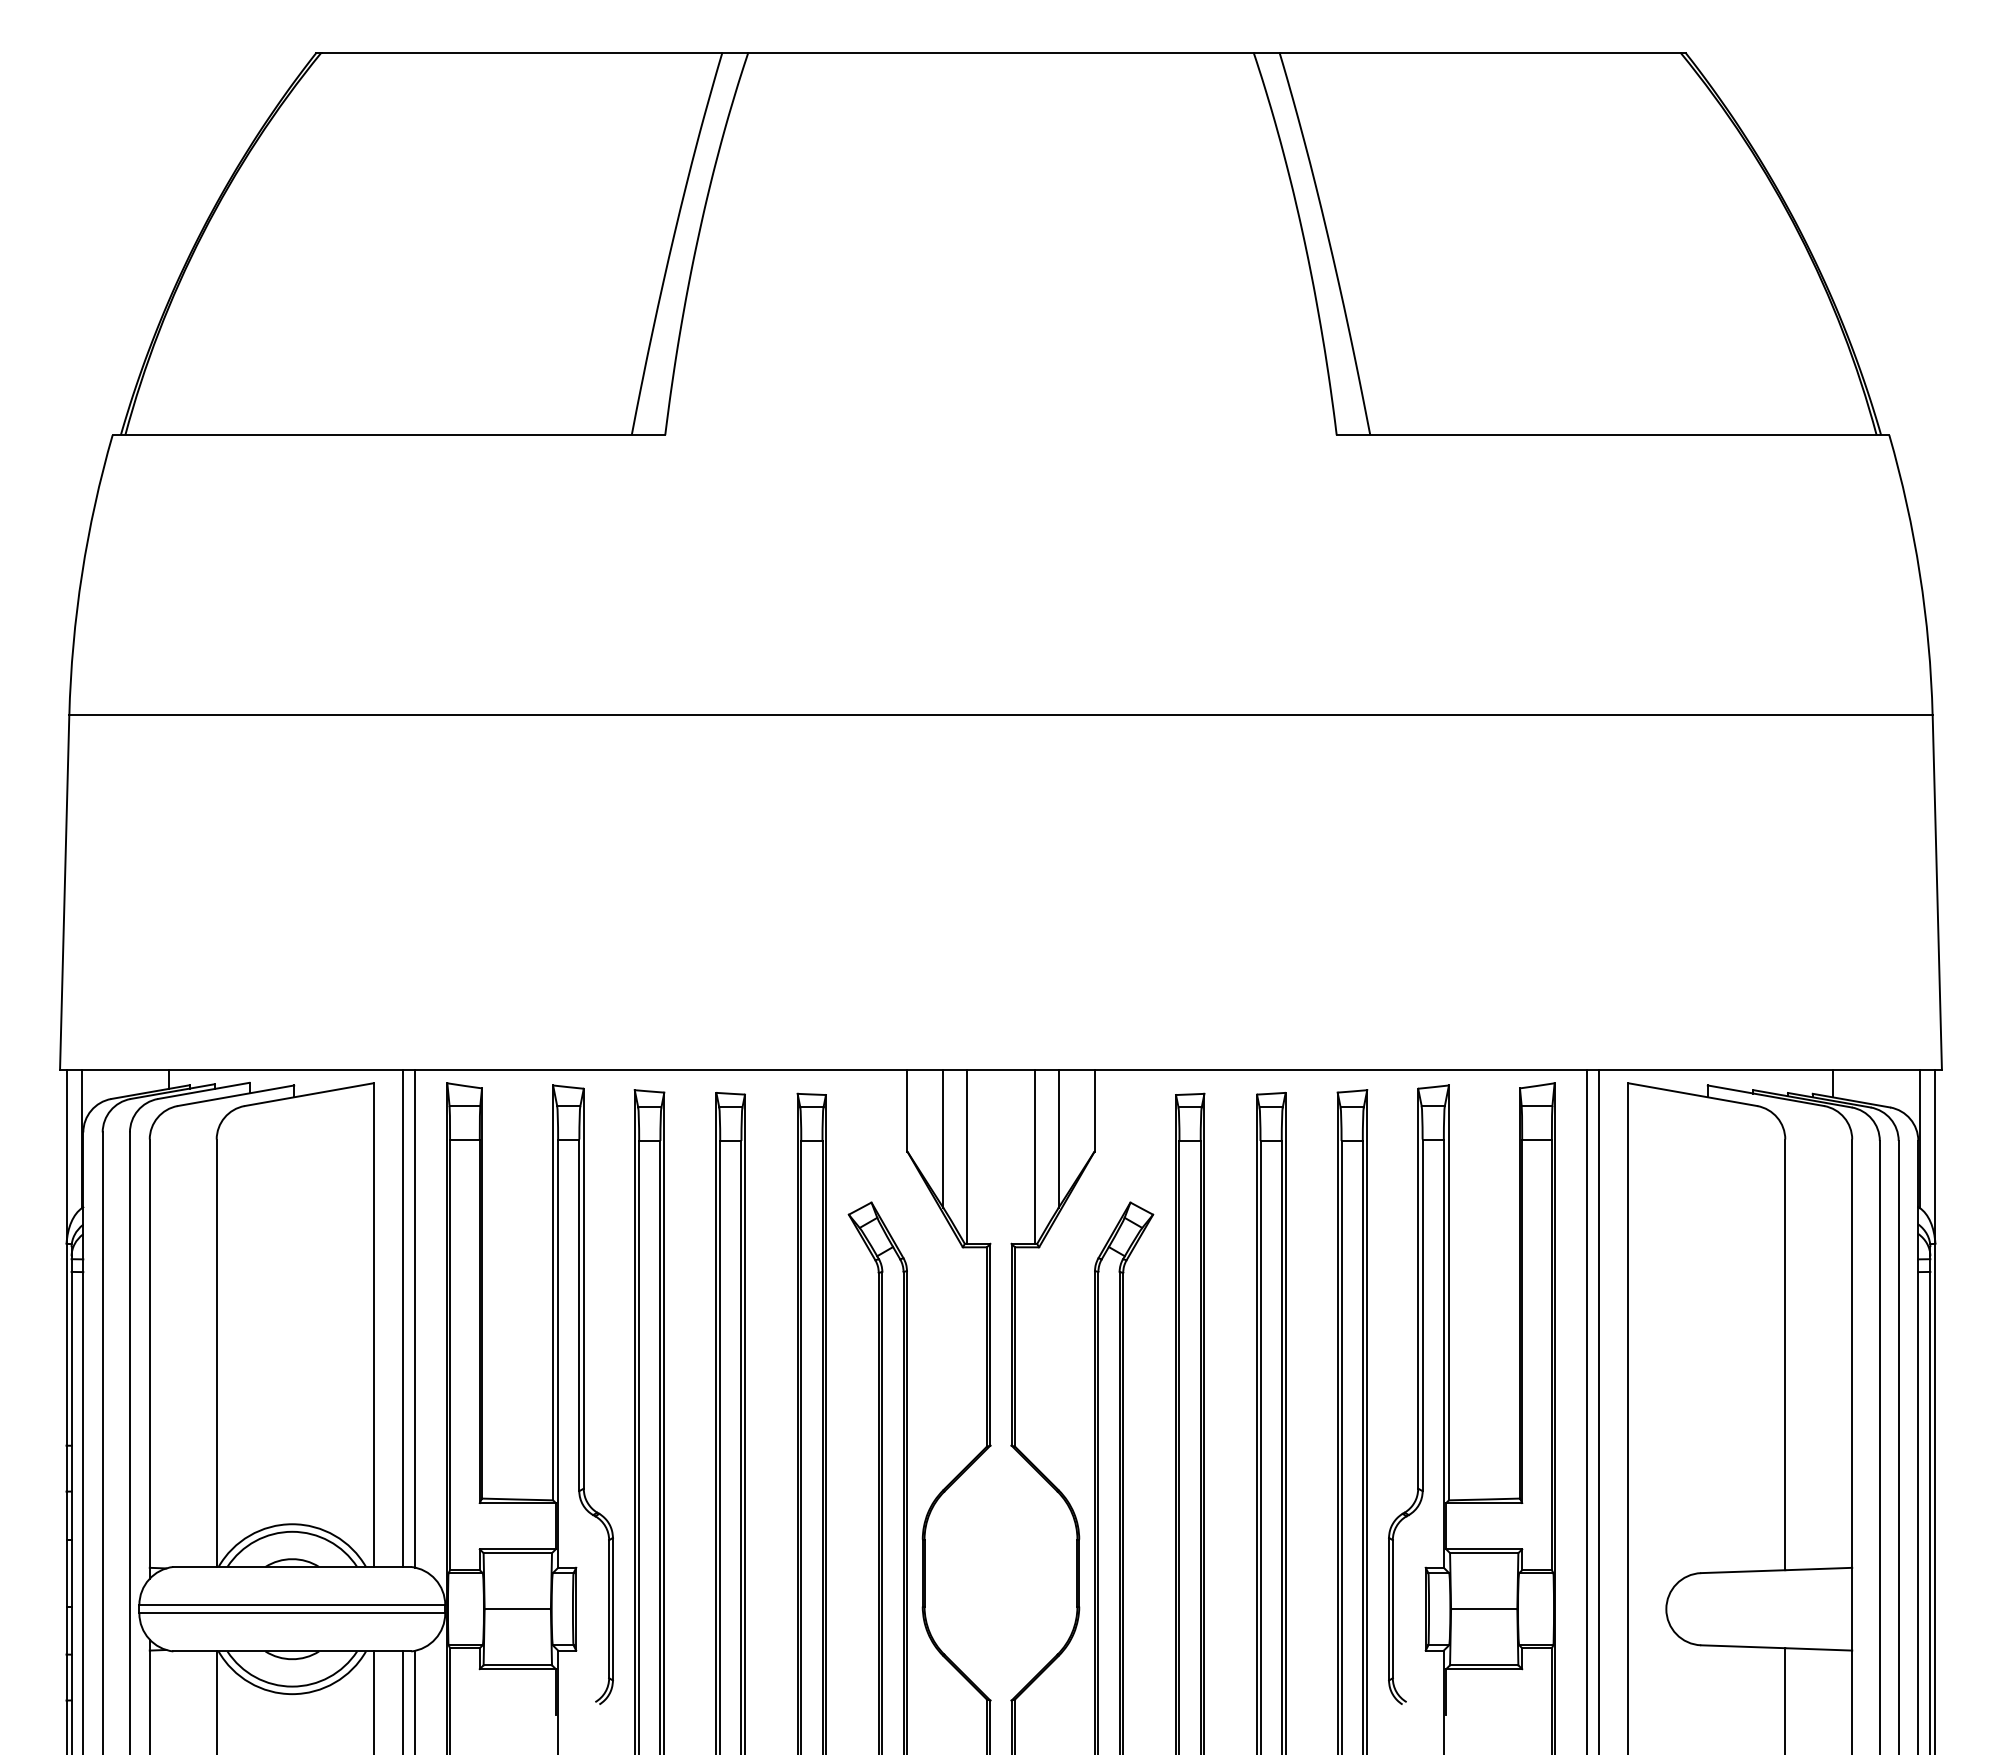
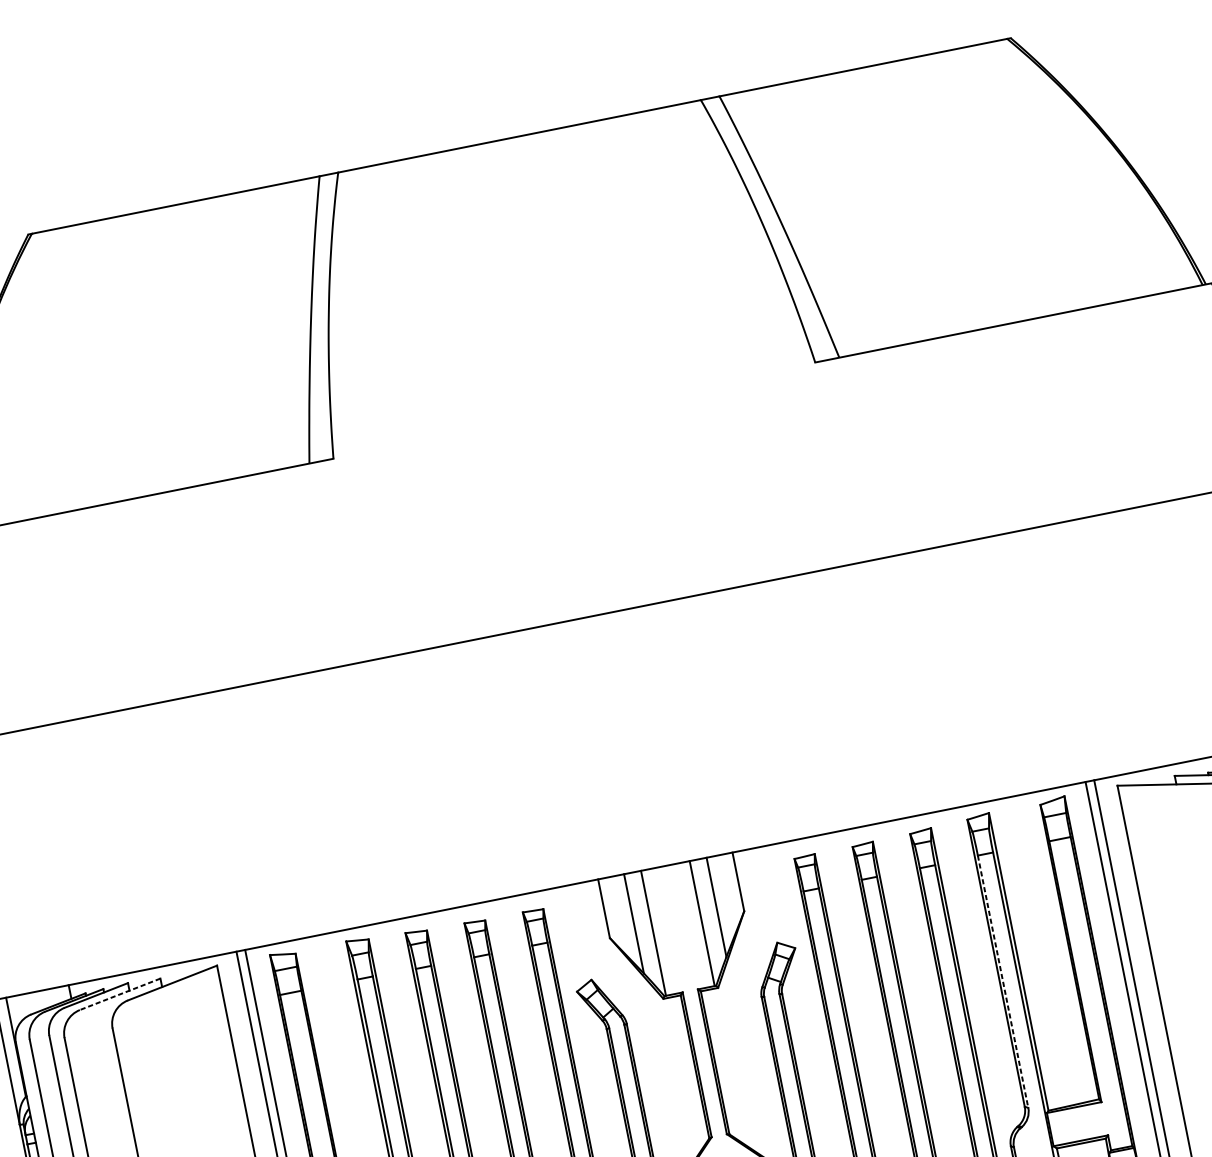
line: (235, 1095) -> (119, 994), solid -> dashed
line: (1422, 1315) -> (1003, 981), solid -> dashed

